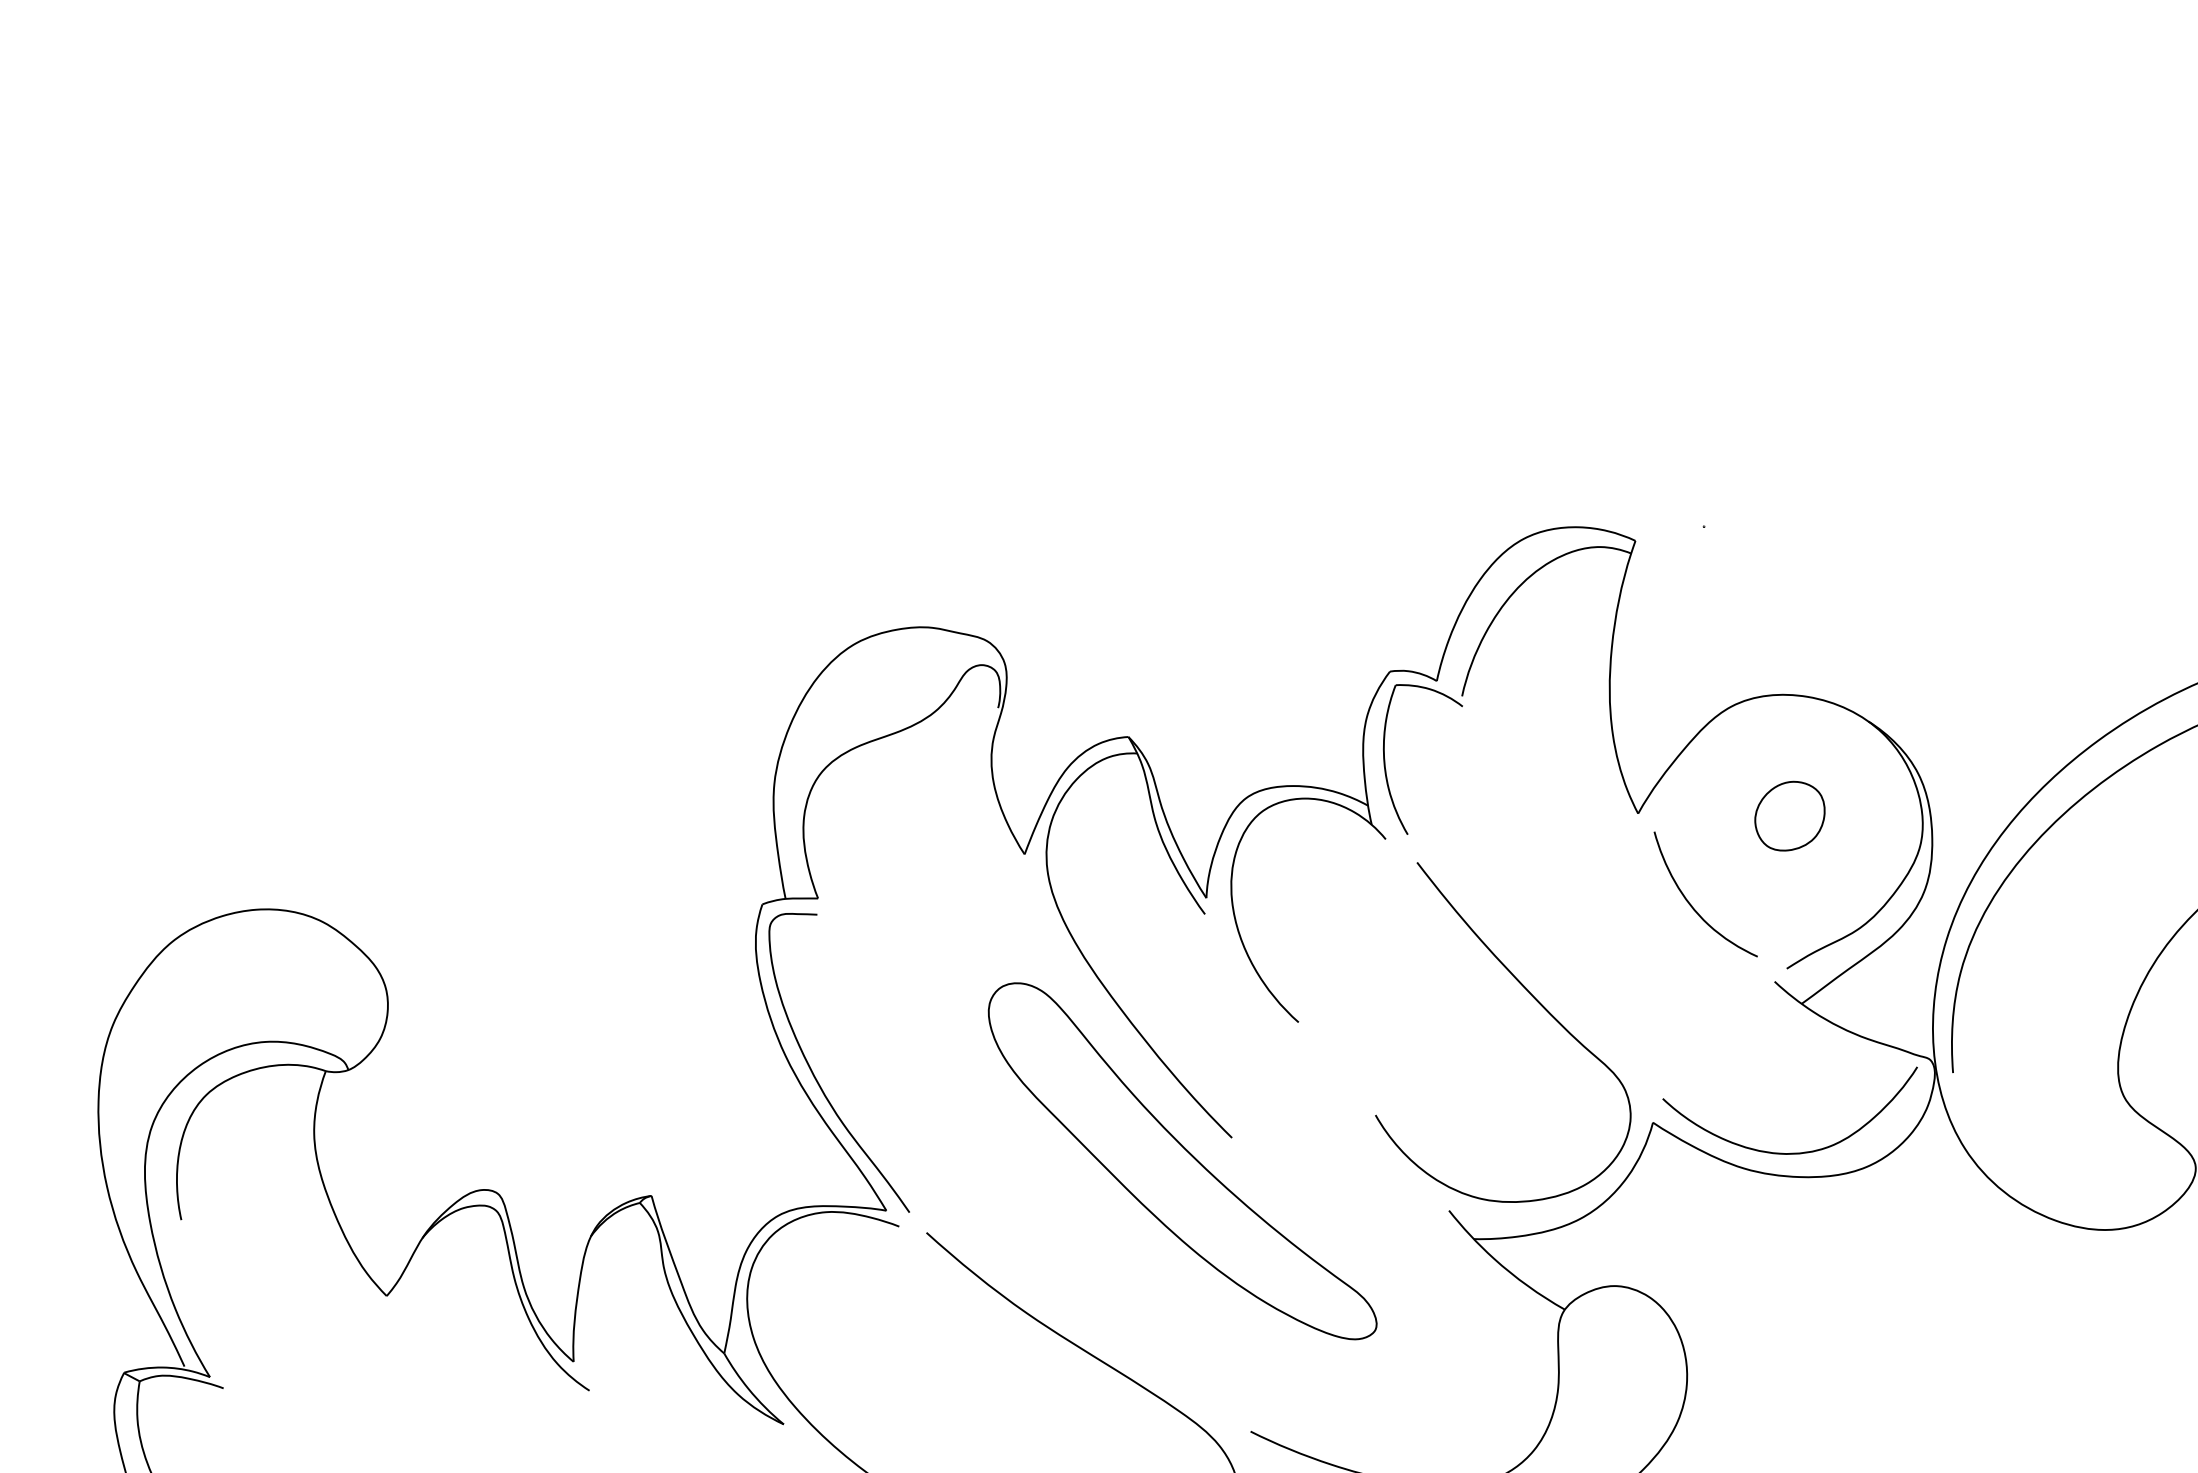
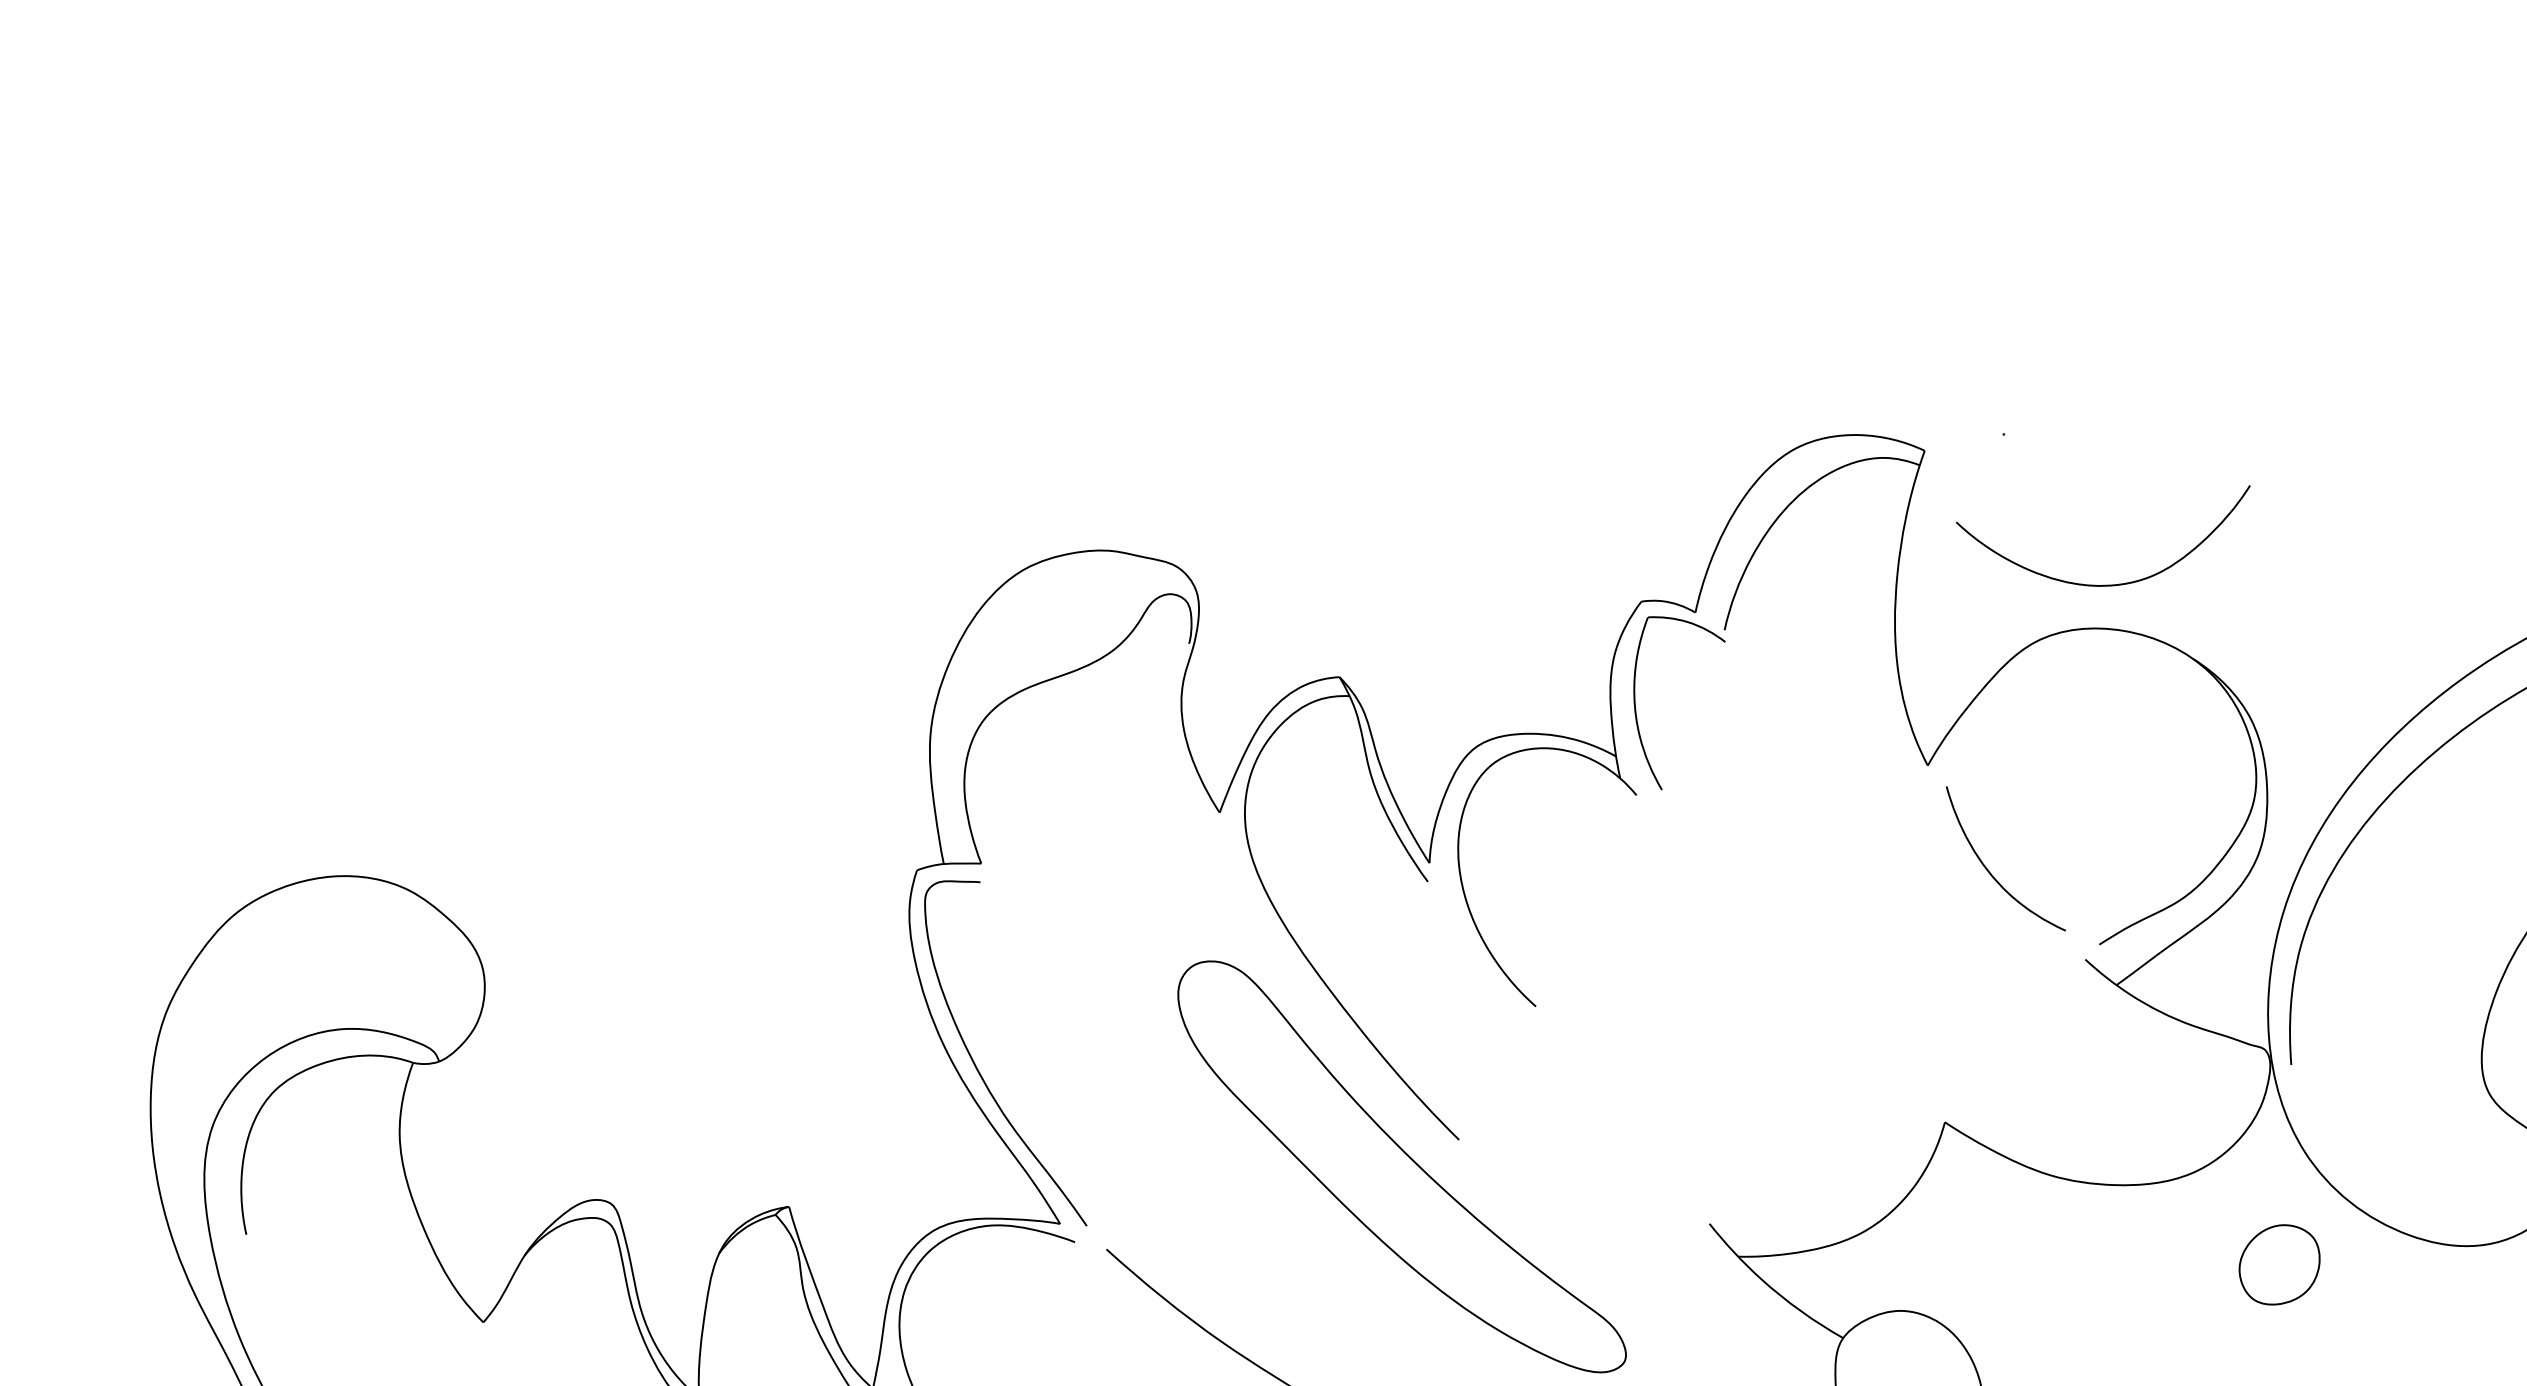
part: (1789, 815) -> (2279, 1264), moved
curve: (1535, 1000) -> (1809, 981), removed
curve: (1791, 1152) -> (2104, 584), moved

